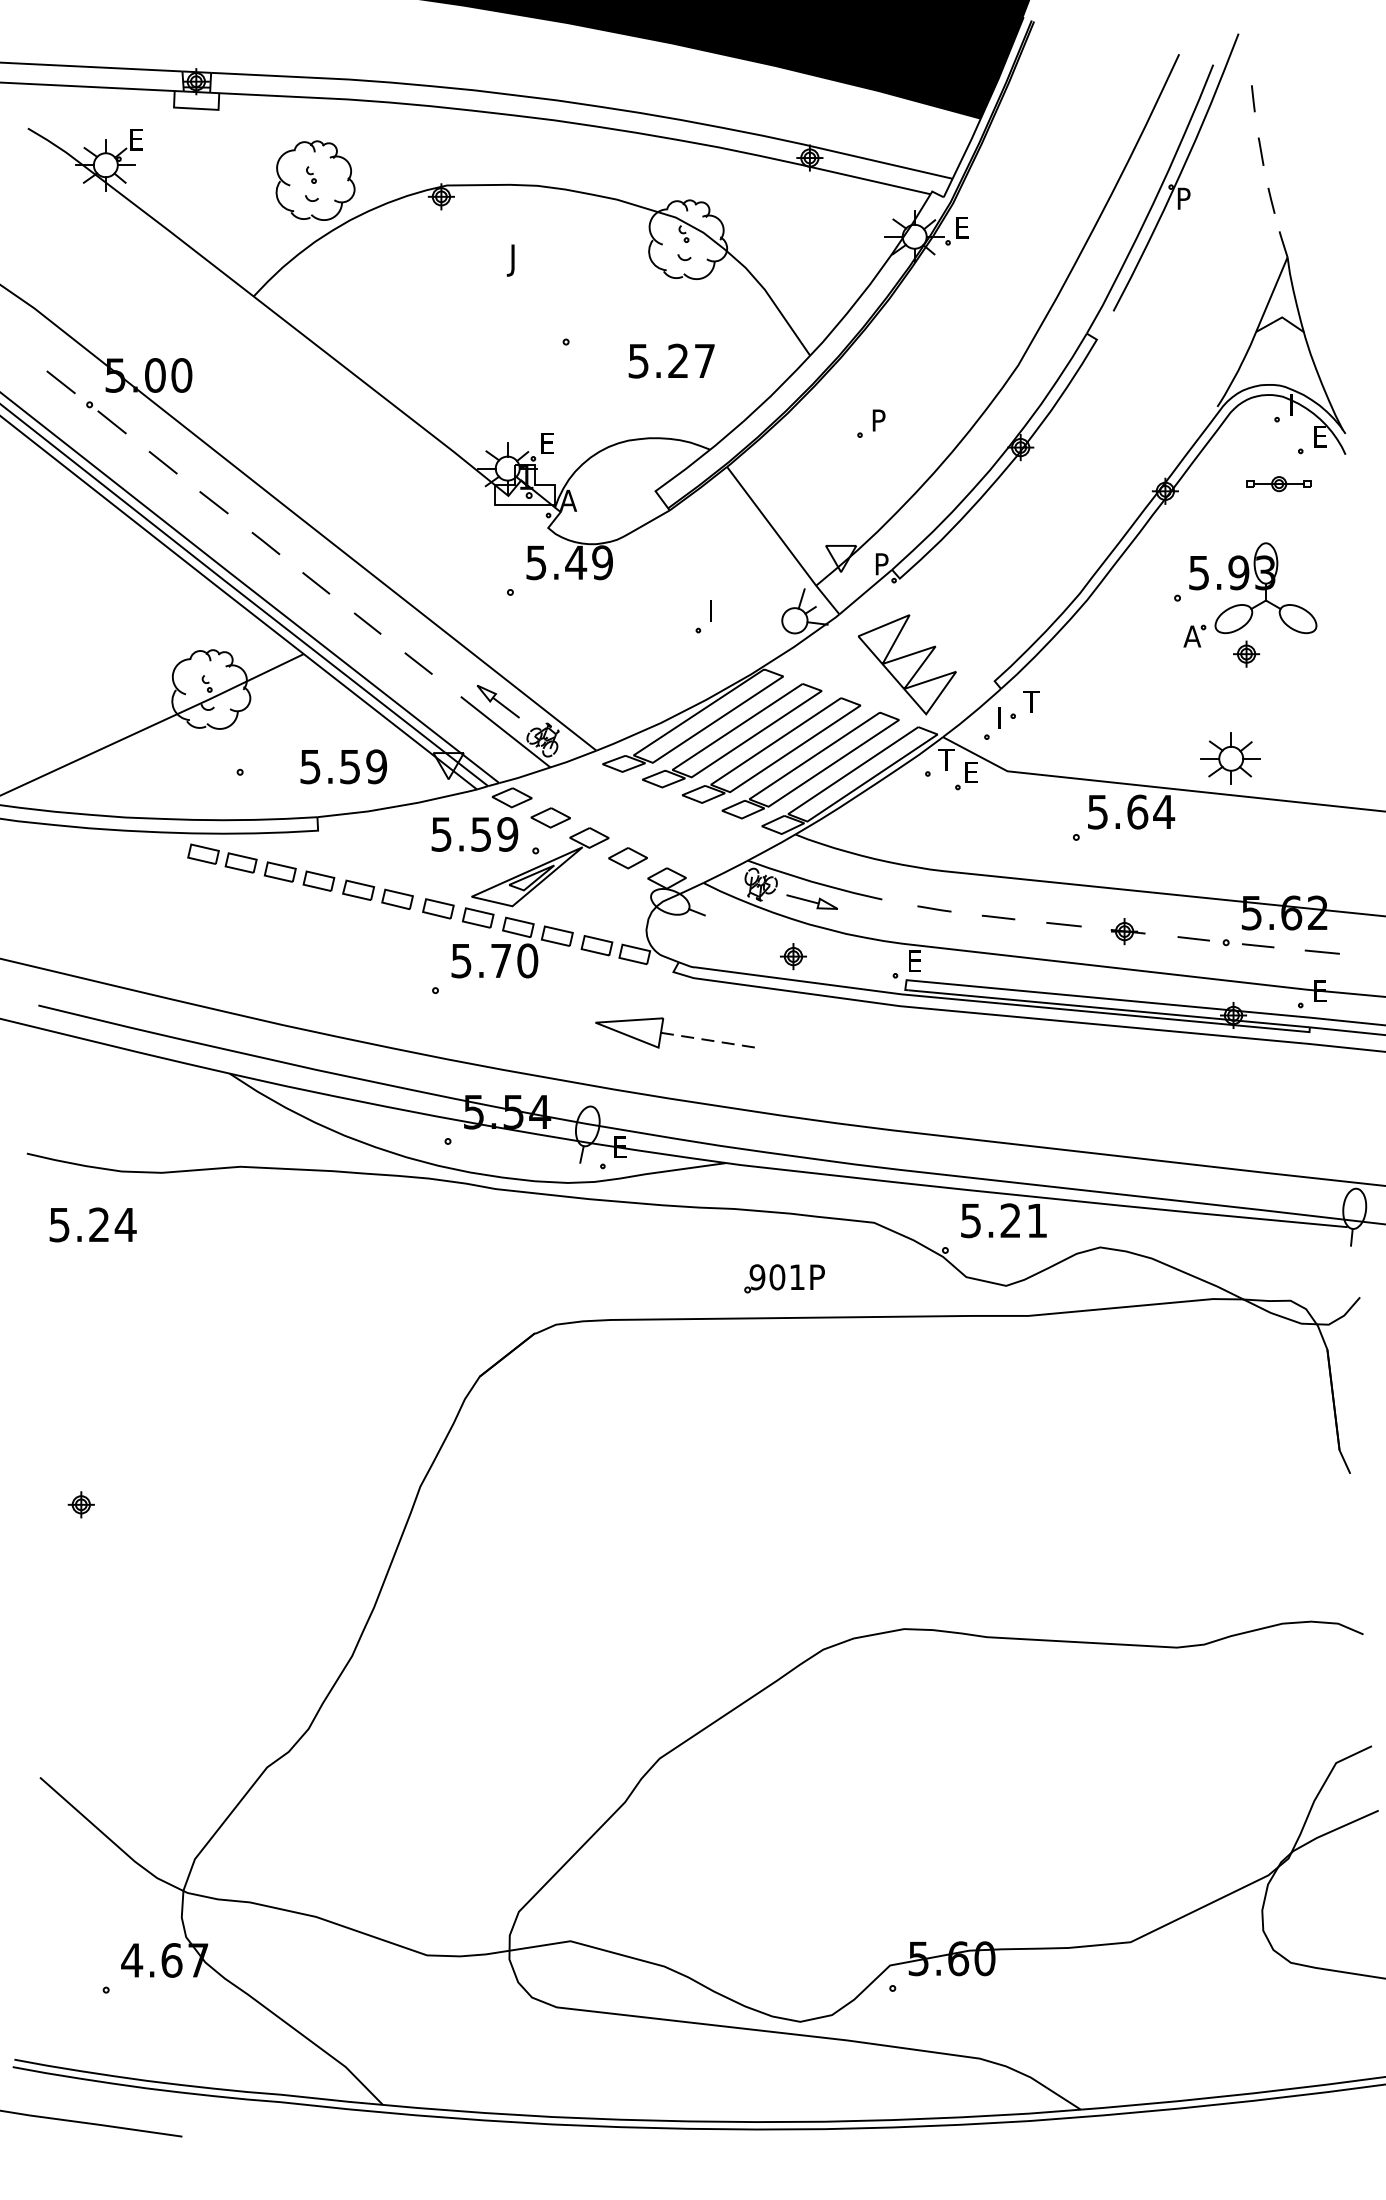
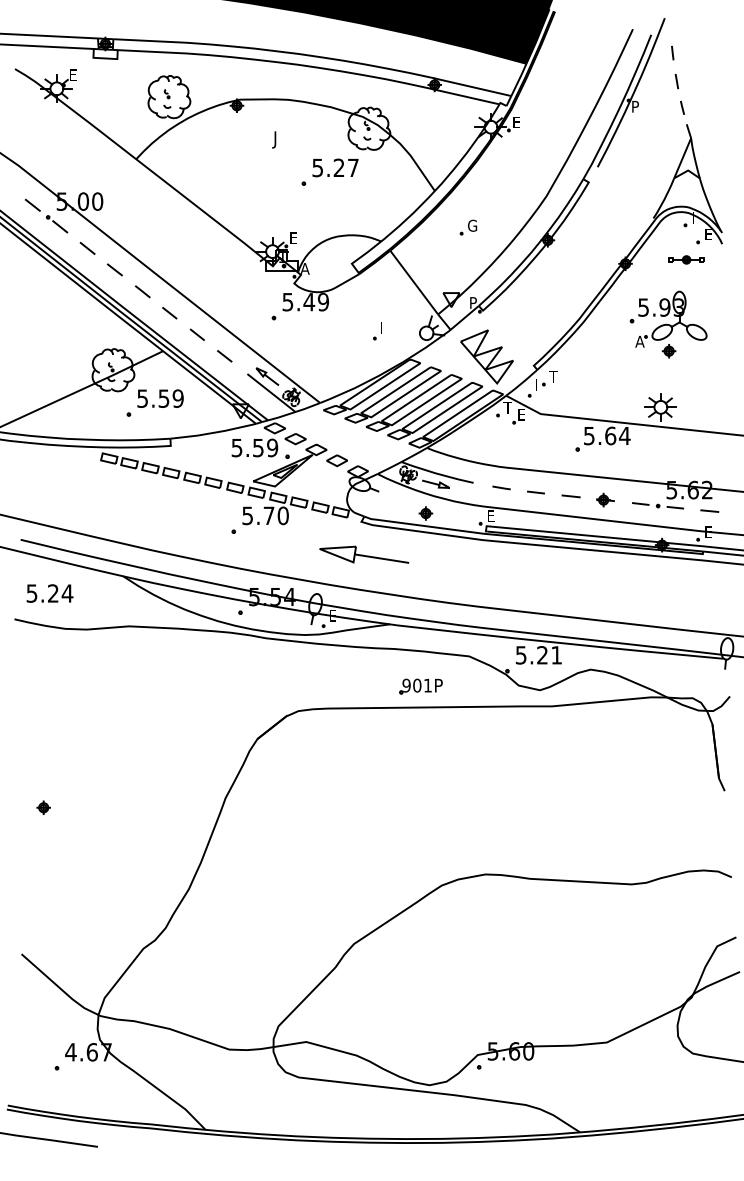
text: (671, 360) -> (335, 167), moved
text: (880, 419) -> (472, 225), P -> G
text: (343, 766) -> (160, 398), moved
line: (712, 1040) -> (382, 558), dashed -> solid
text: (92, 1224) -> (49, 593), moved

